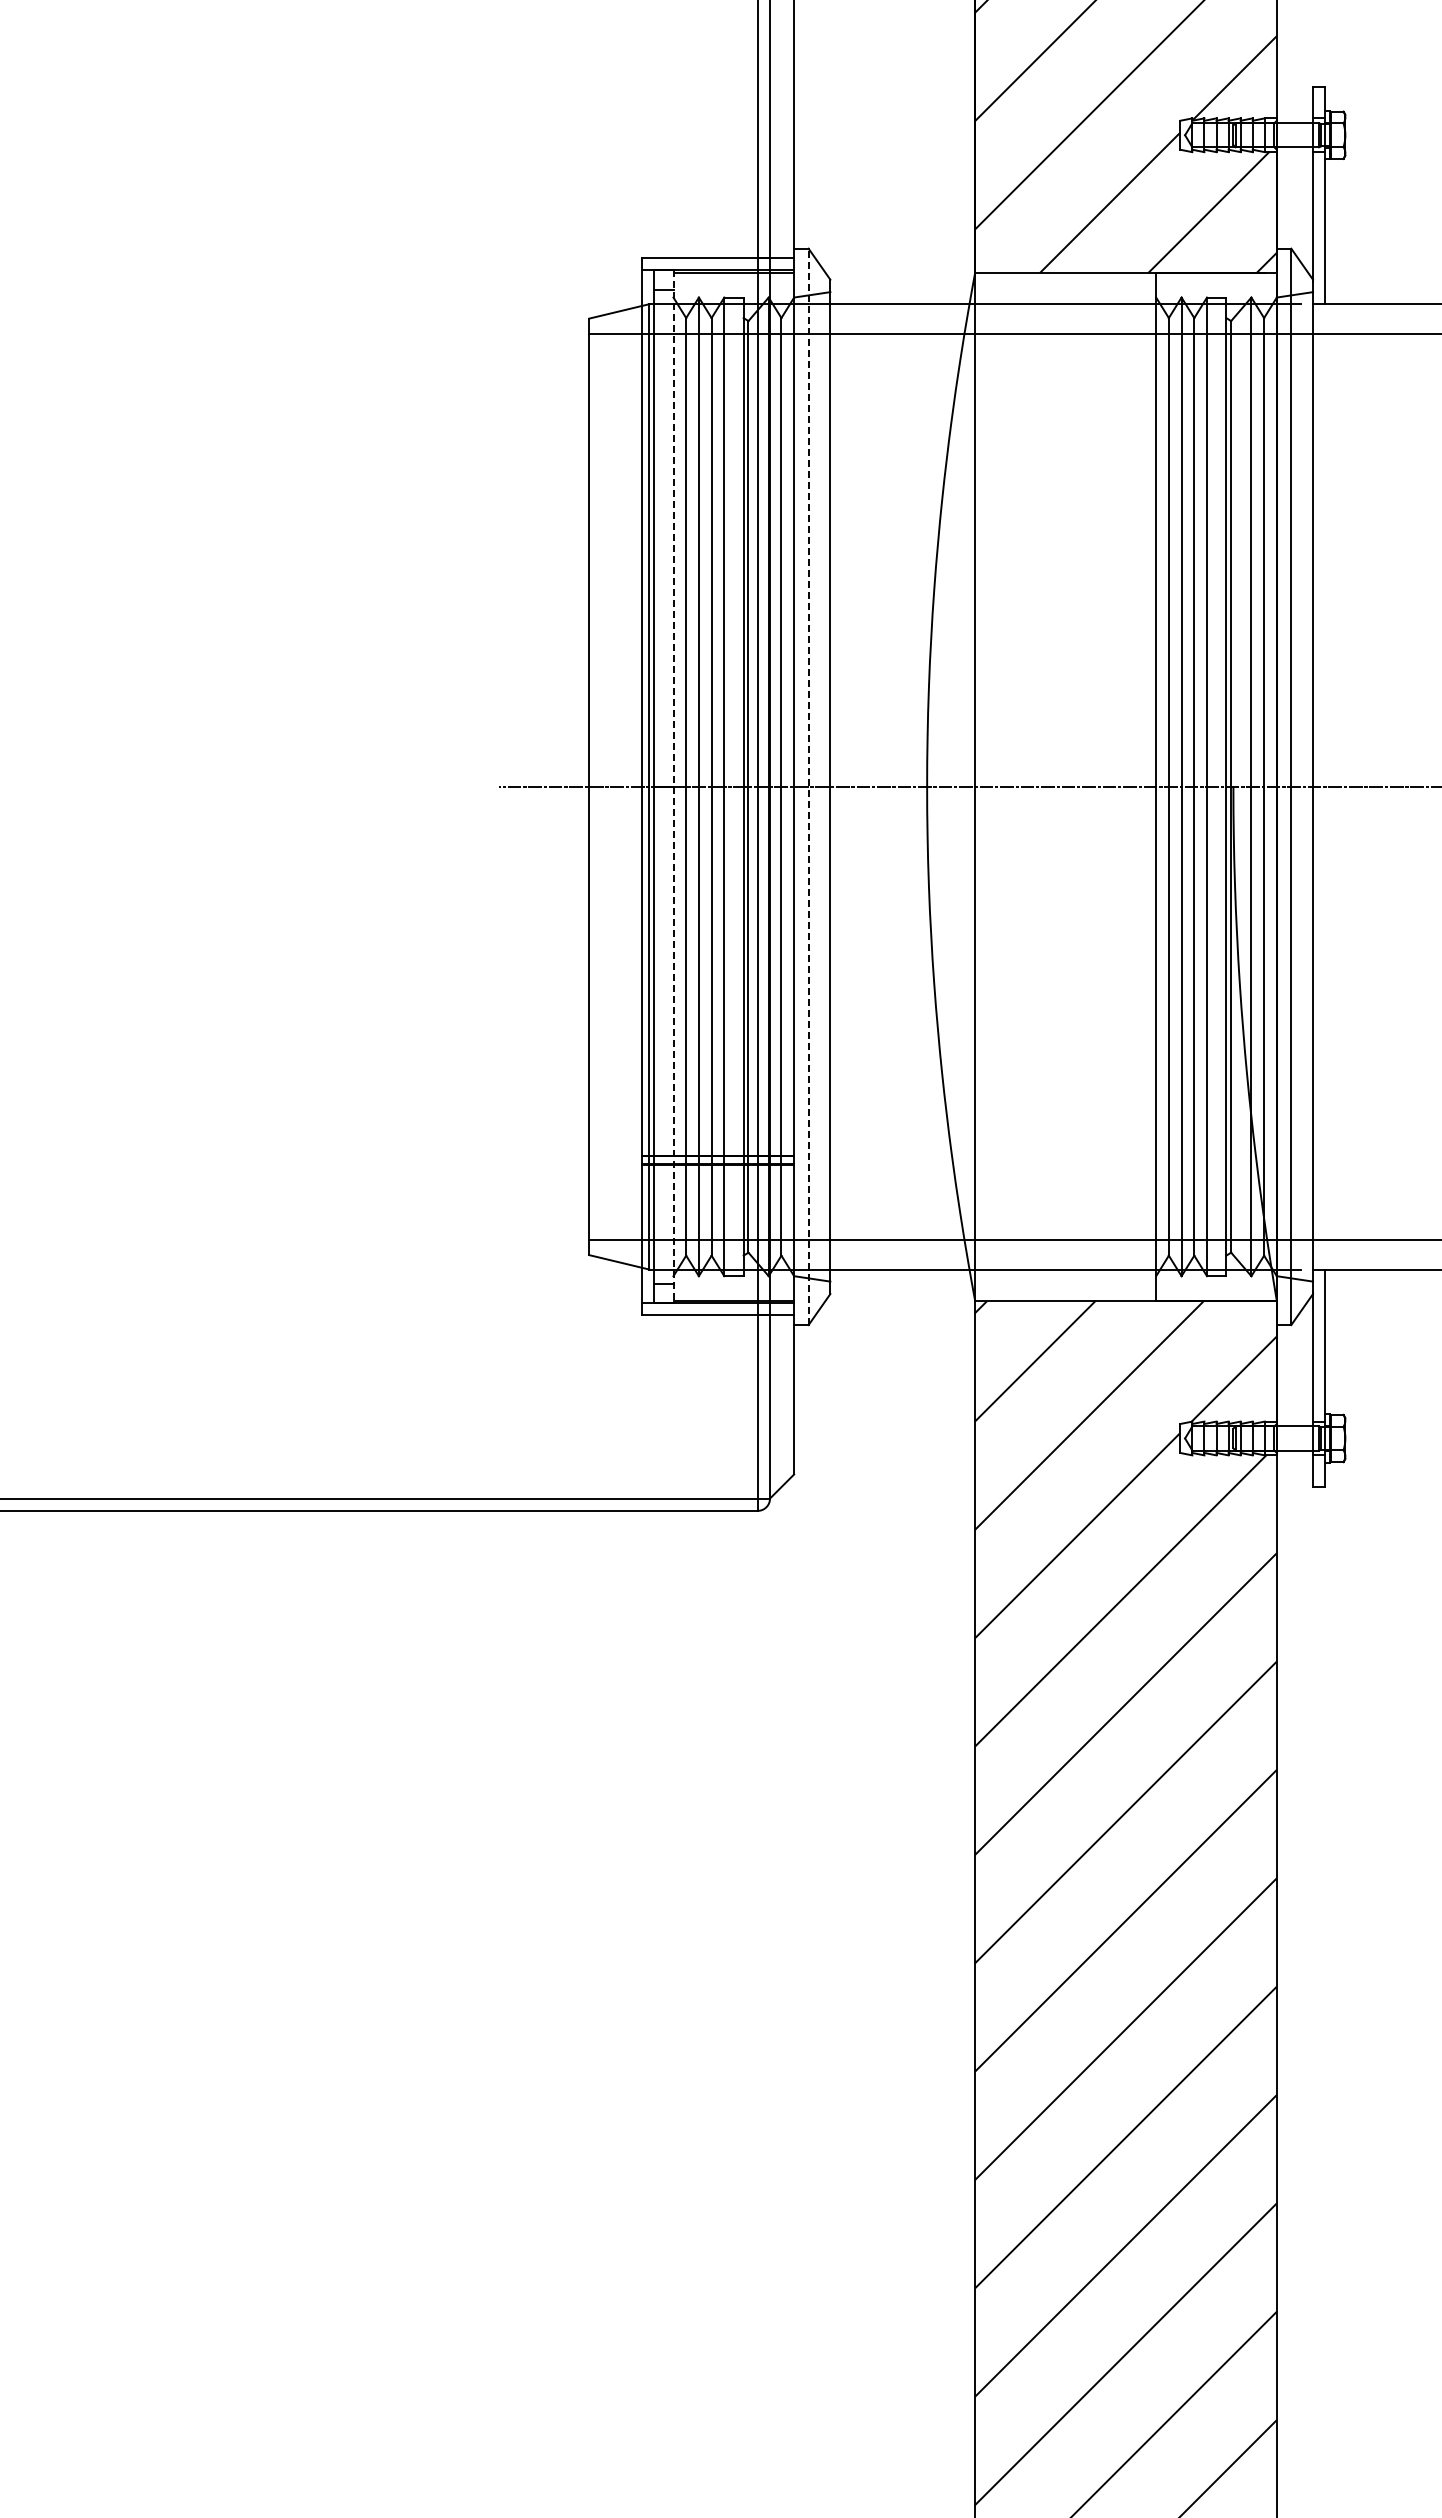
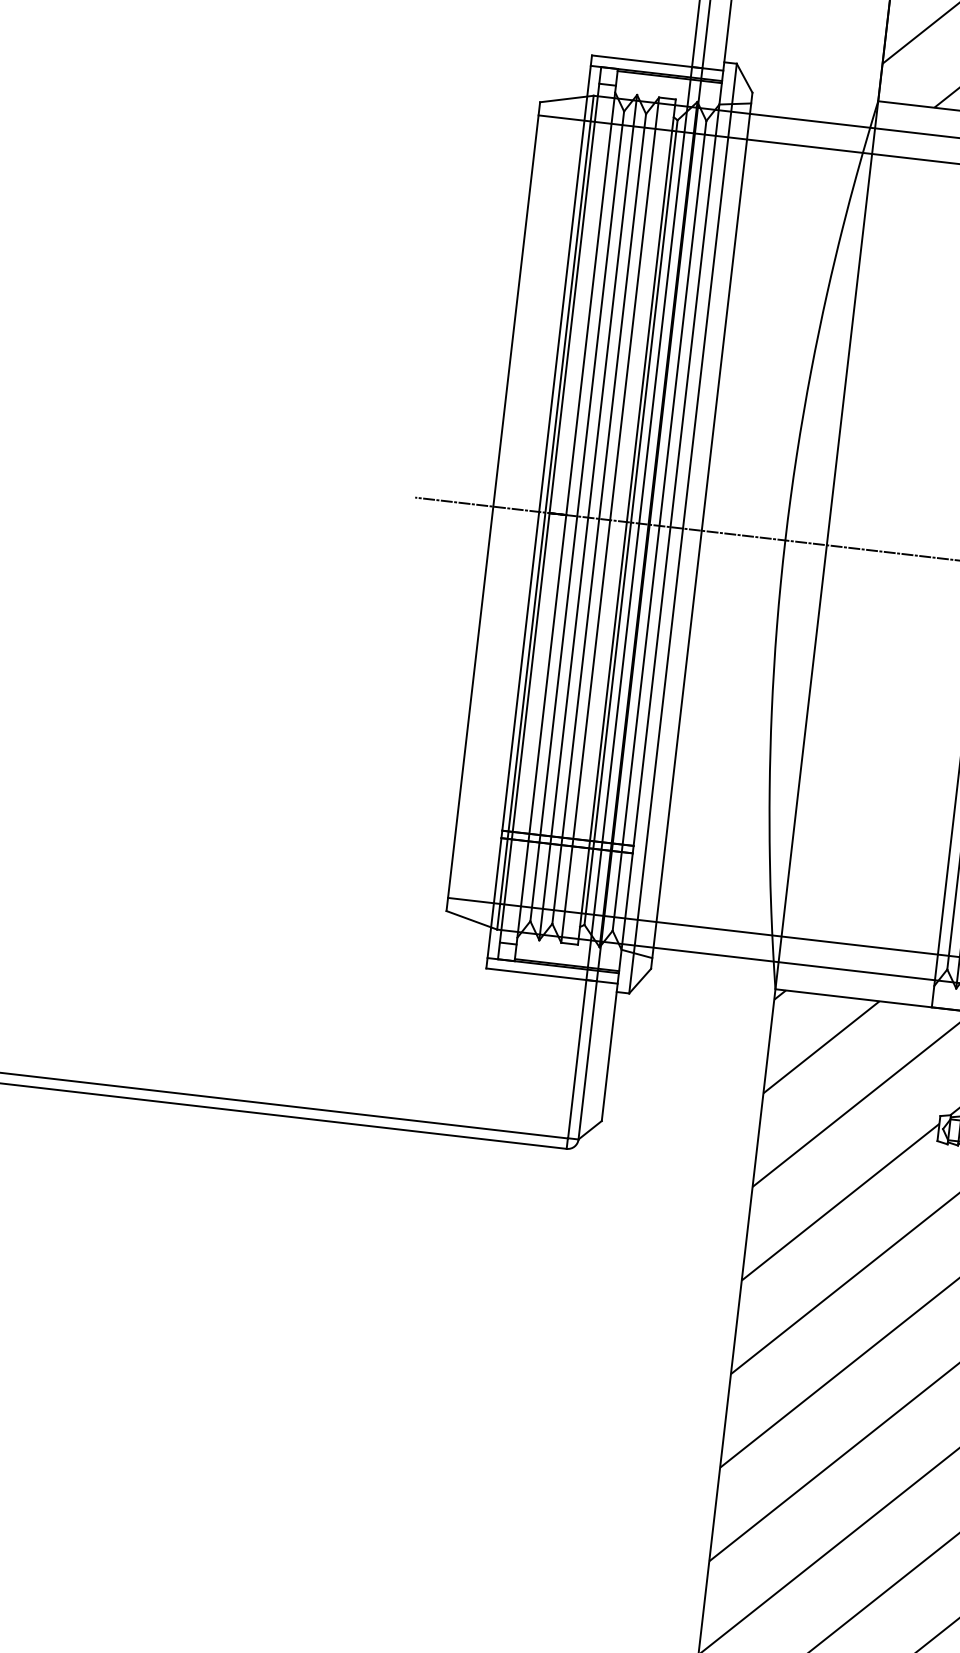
line: (808, 786) -> (682, 528), dashed -> solid
line: (673, 787) -> (566, 515), dashed -> solid

